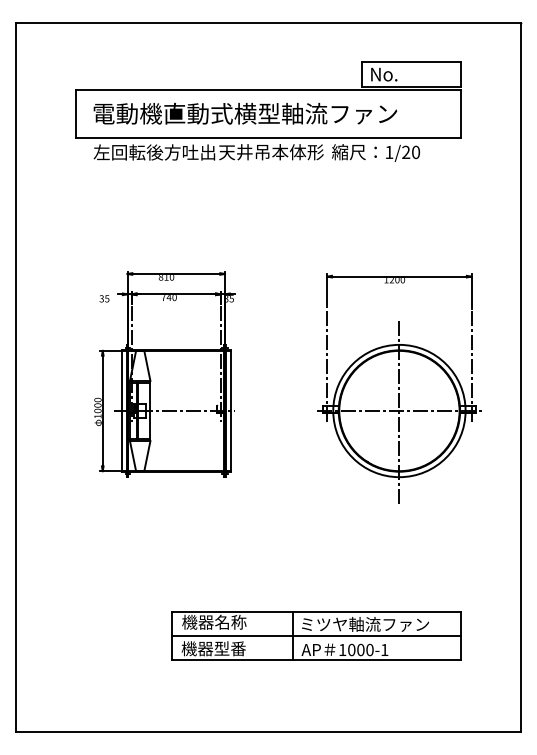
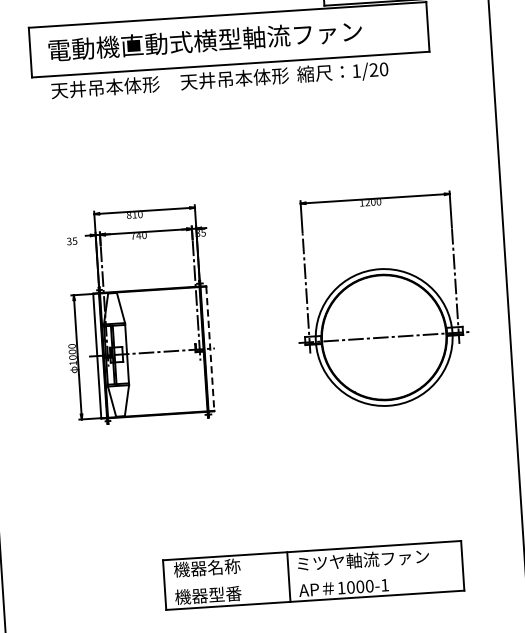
text: (154, 152) -> (114, 86), 左回転後方吐出 -> 天井吊本体形
line: (231, 411) -> (210, 349), solid -> dashed
line: (399, 411) -> (384, 337), removed
line: (316, 636) -> (313, 575), removed

